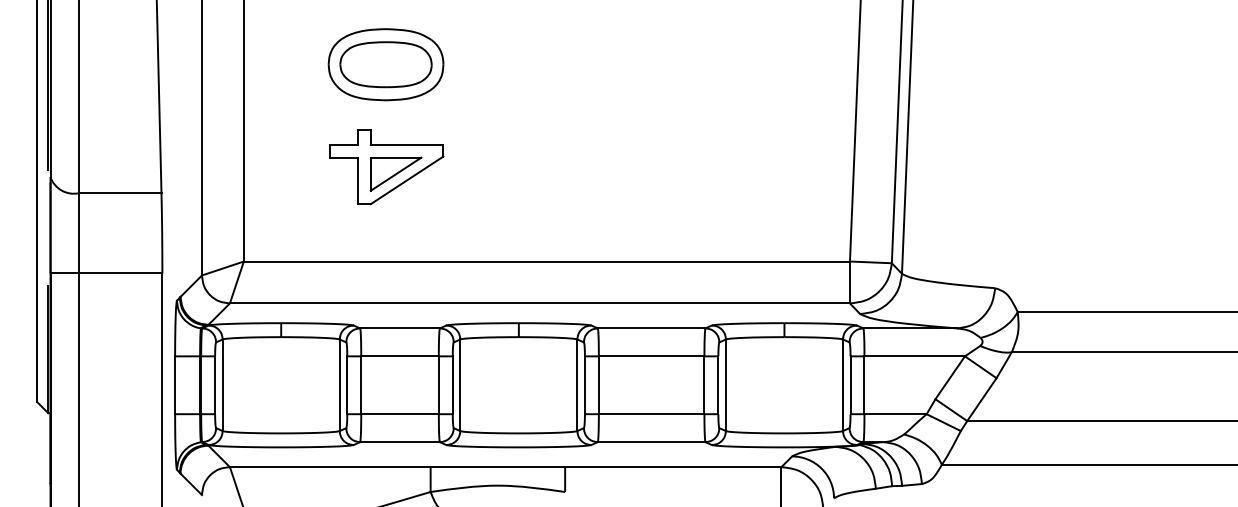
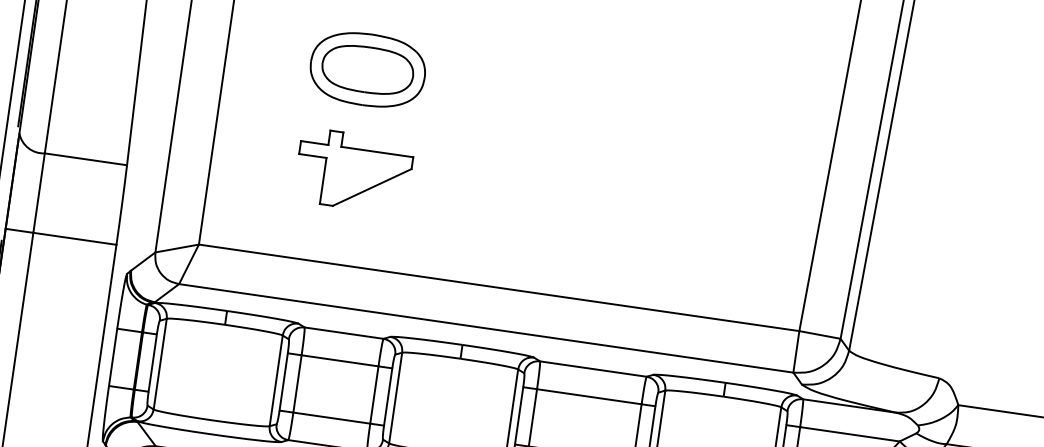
part: (395, 173) -> (361, 179), removed

